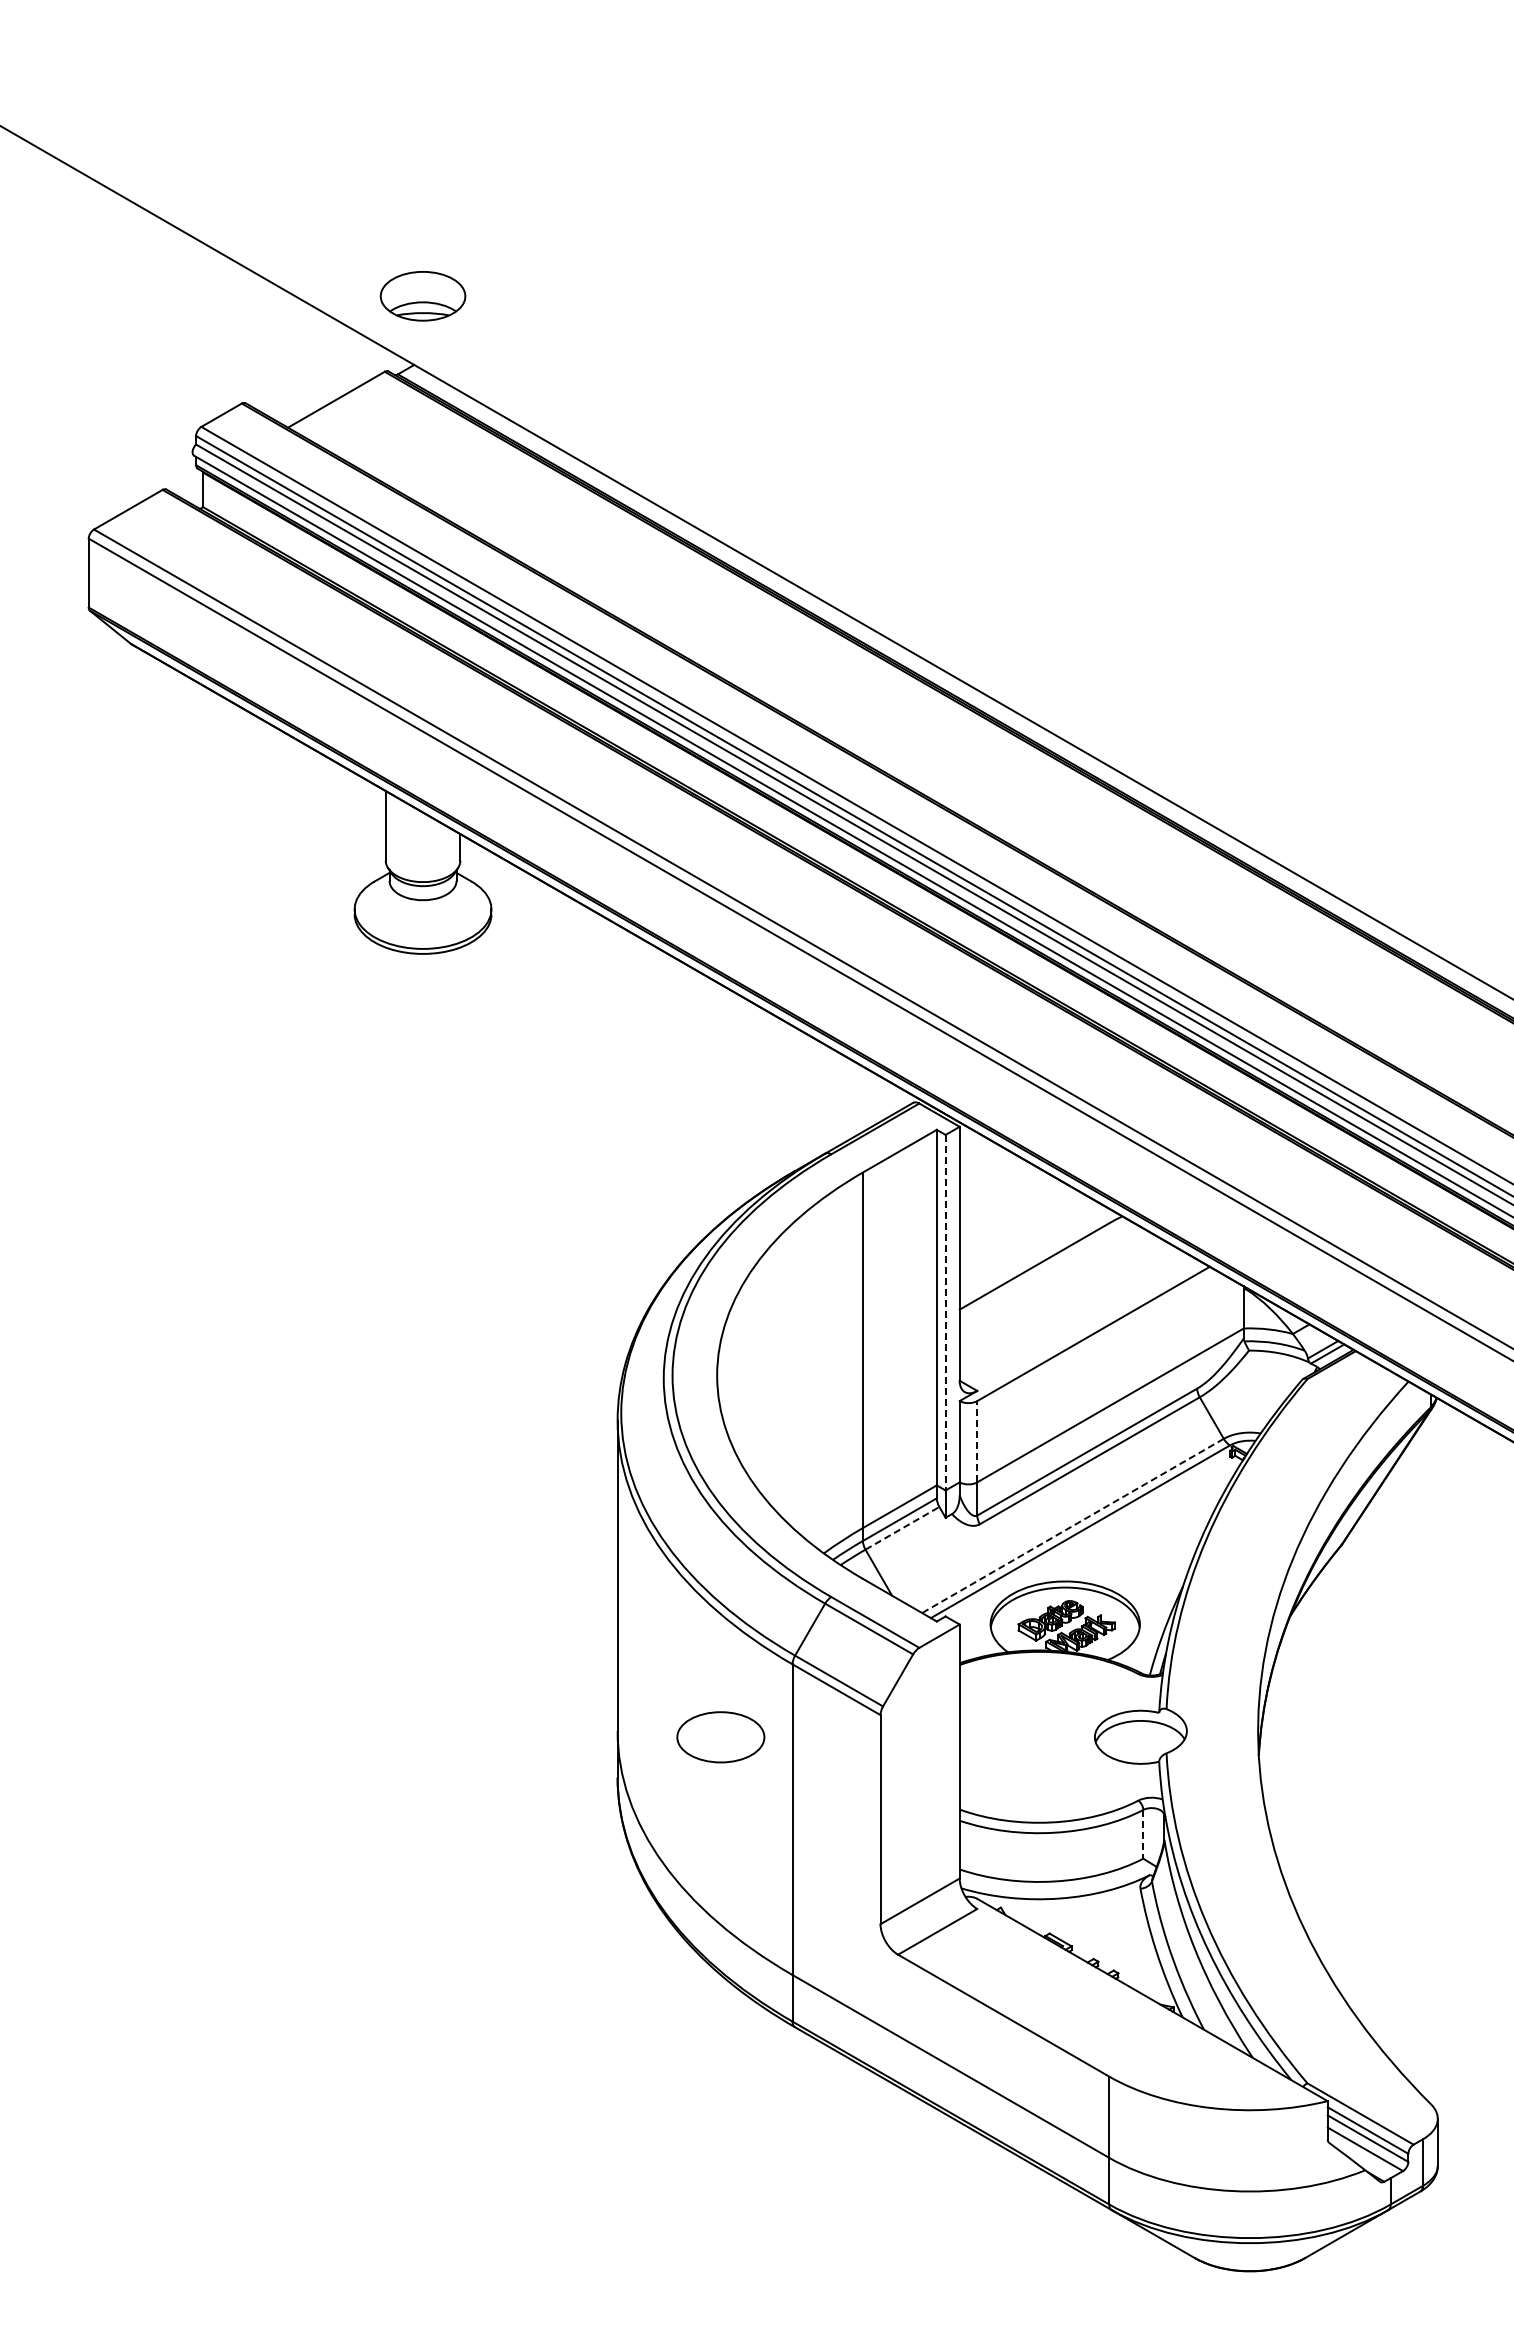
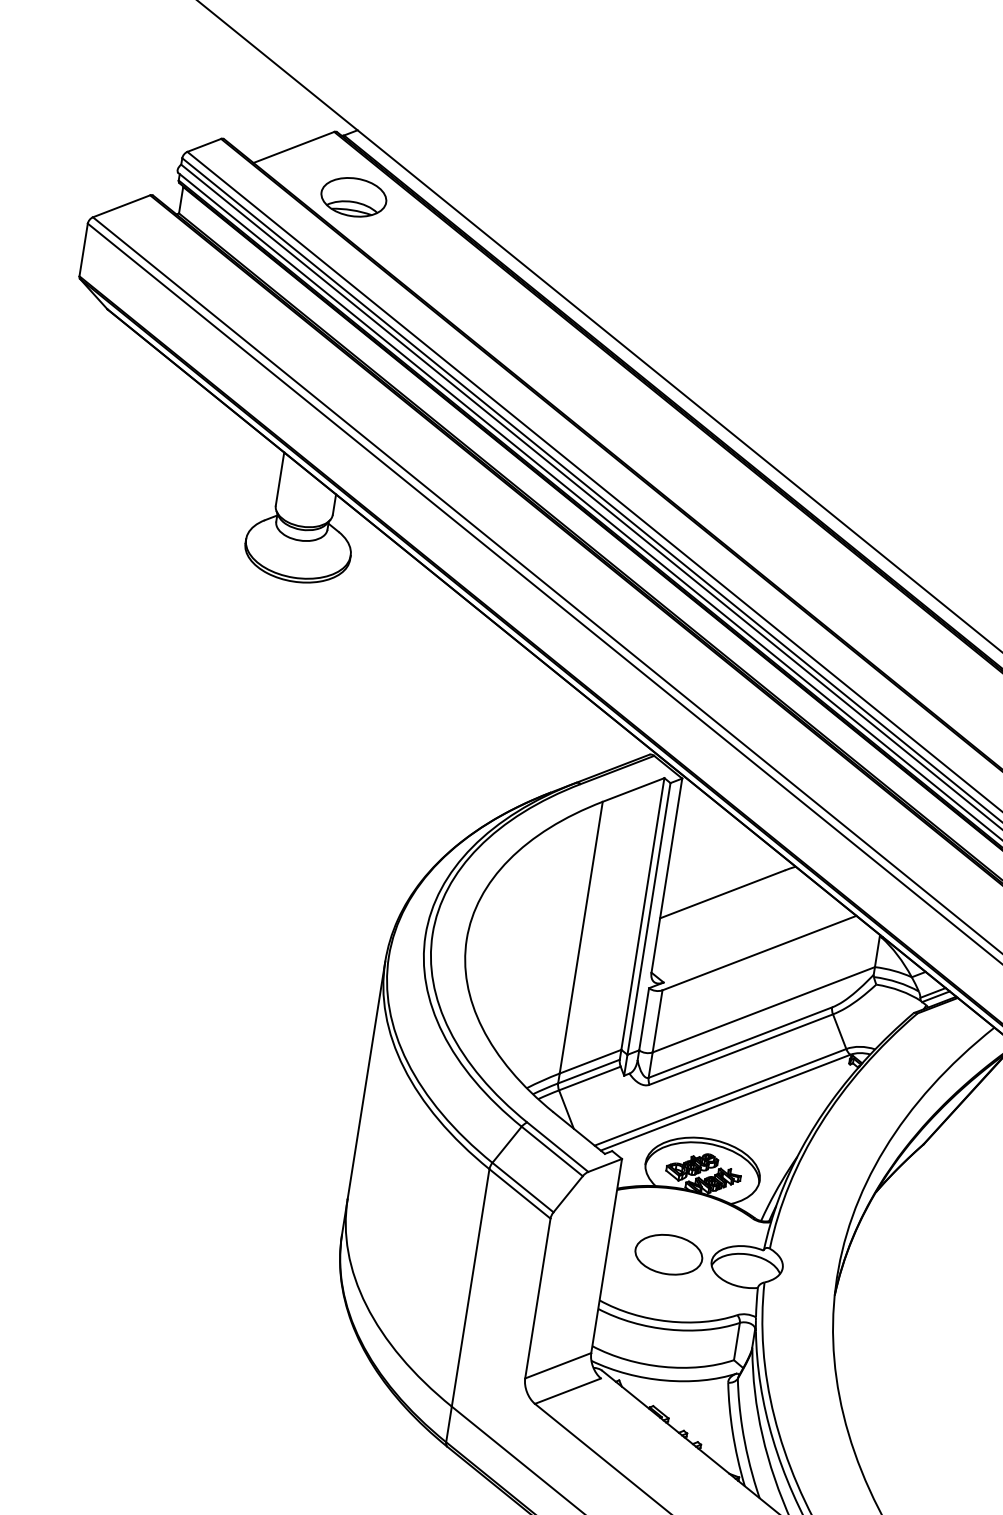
part: (422, 296) -> (353, 197), moved
line: (945, 1312) -> (648, 918), dashed -> solid
line: (977, 1441) -> (657, 1021), dashed -> solid
line: (1072, 1526) -> (720, 1097), dashed -> solid
line: (902, 1528) -> (589, 1078), dashed -> solid
part: (720, 1737) -> (668, 1254), moved
line: (1143, 1834) -> (737, 1341), dashed -> solid

